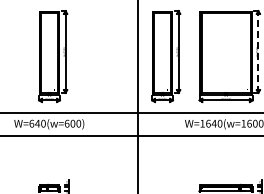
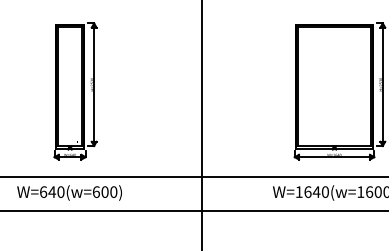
line: (258, 52) -> (382, 85), dashed -> solid
part: (166, 56) -> (245, 91), removed

